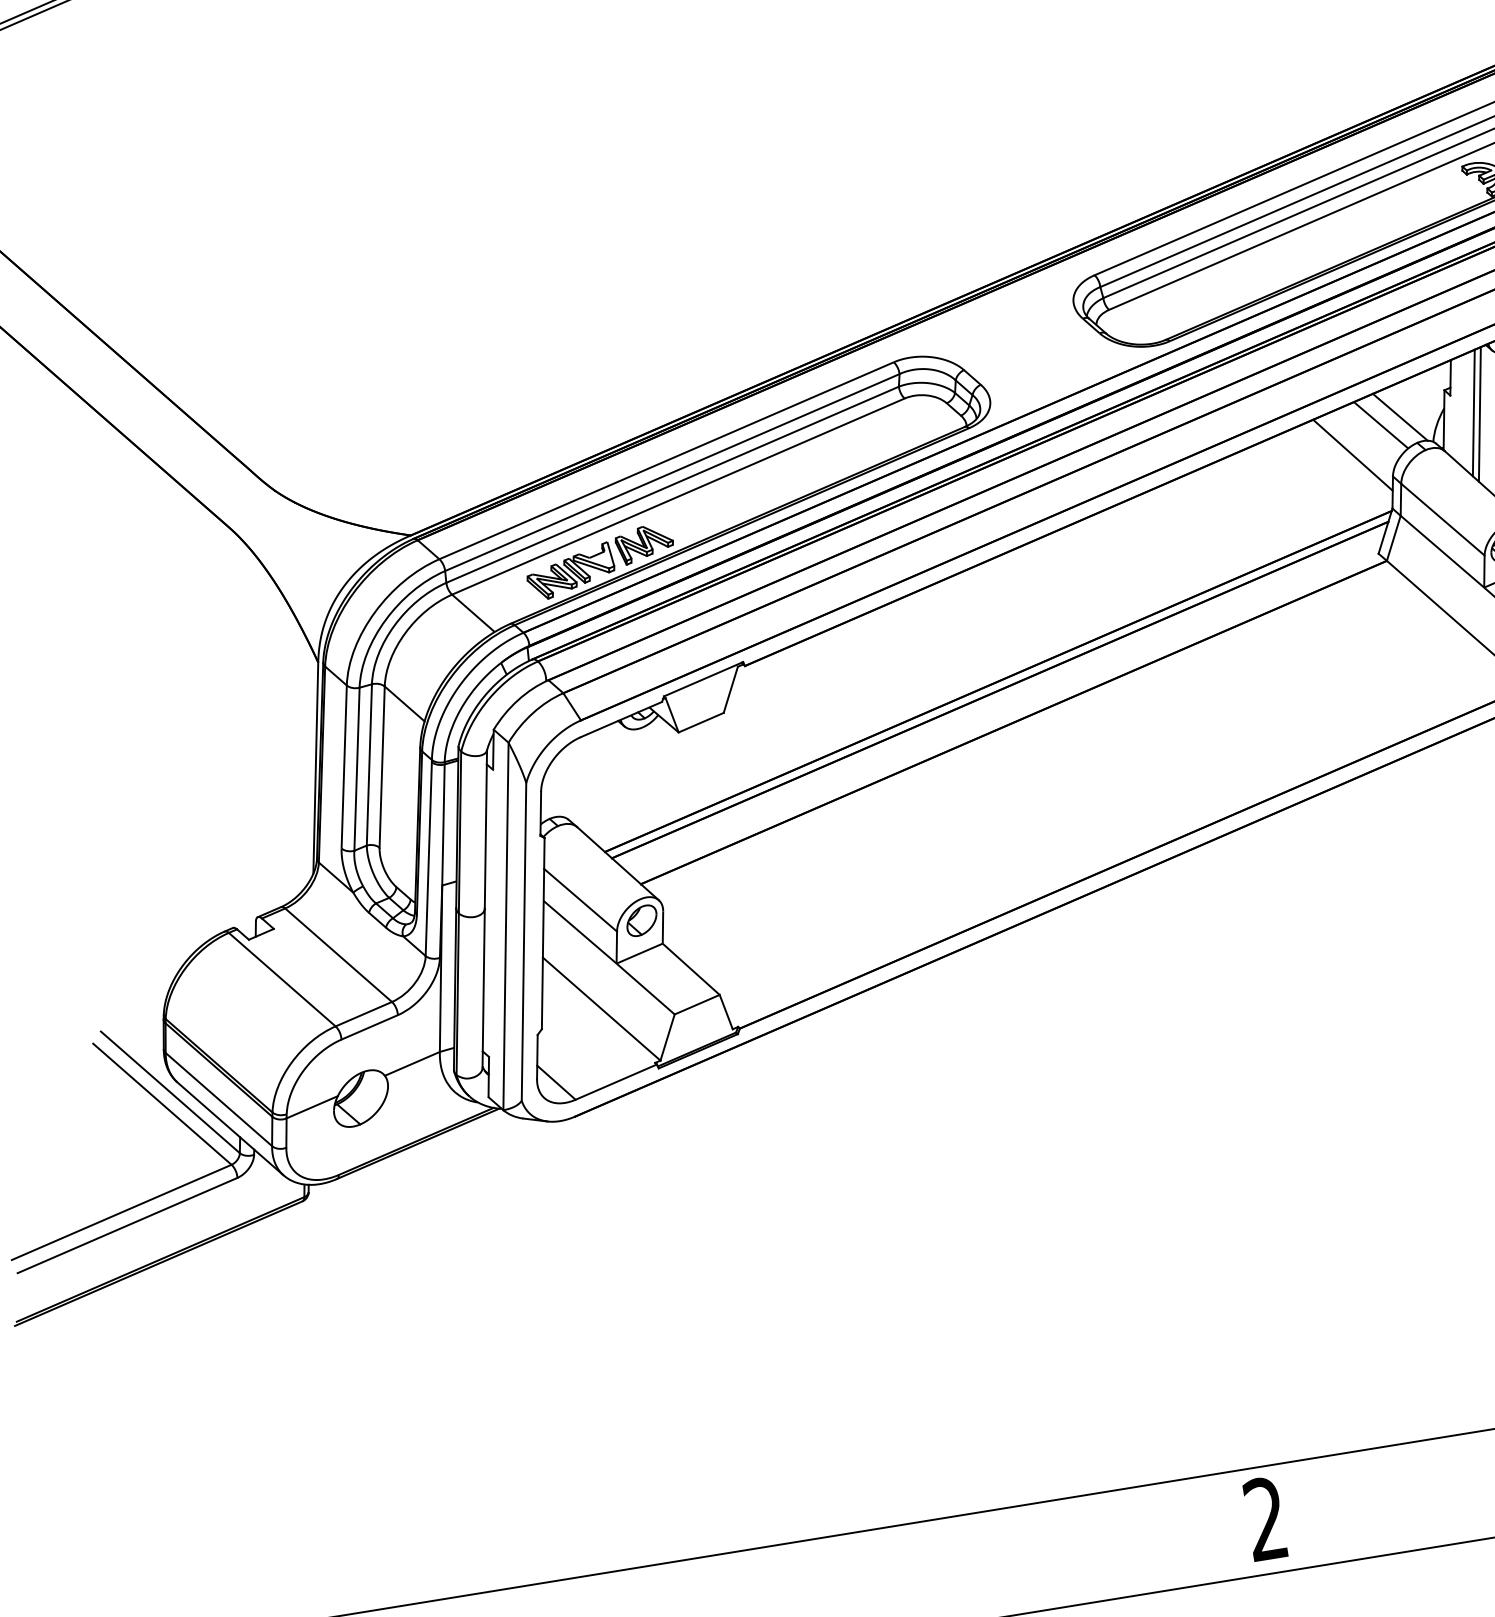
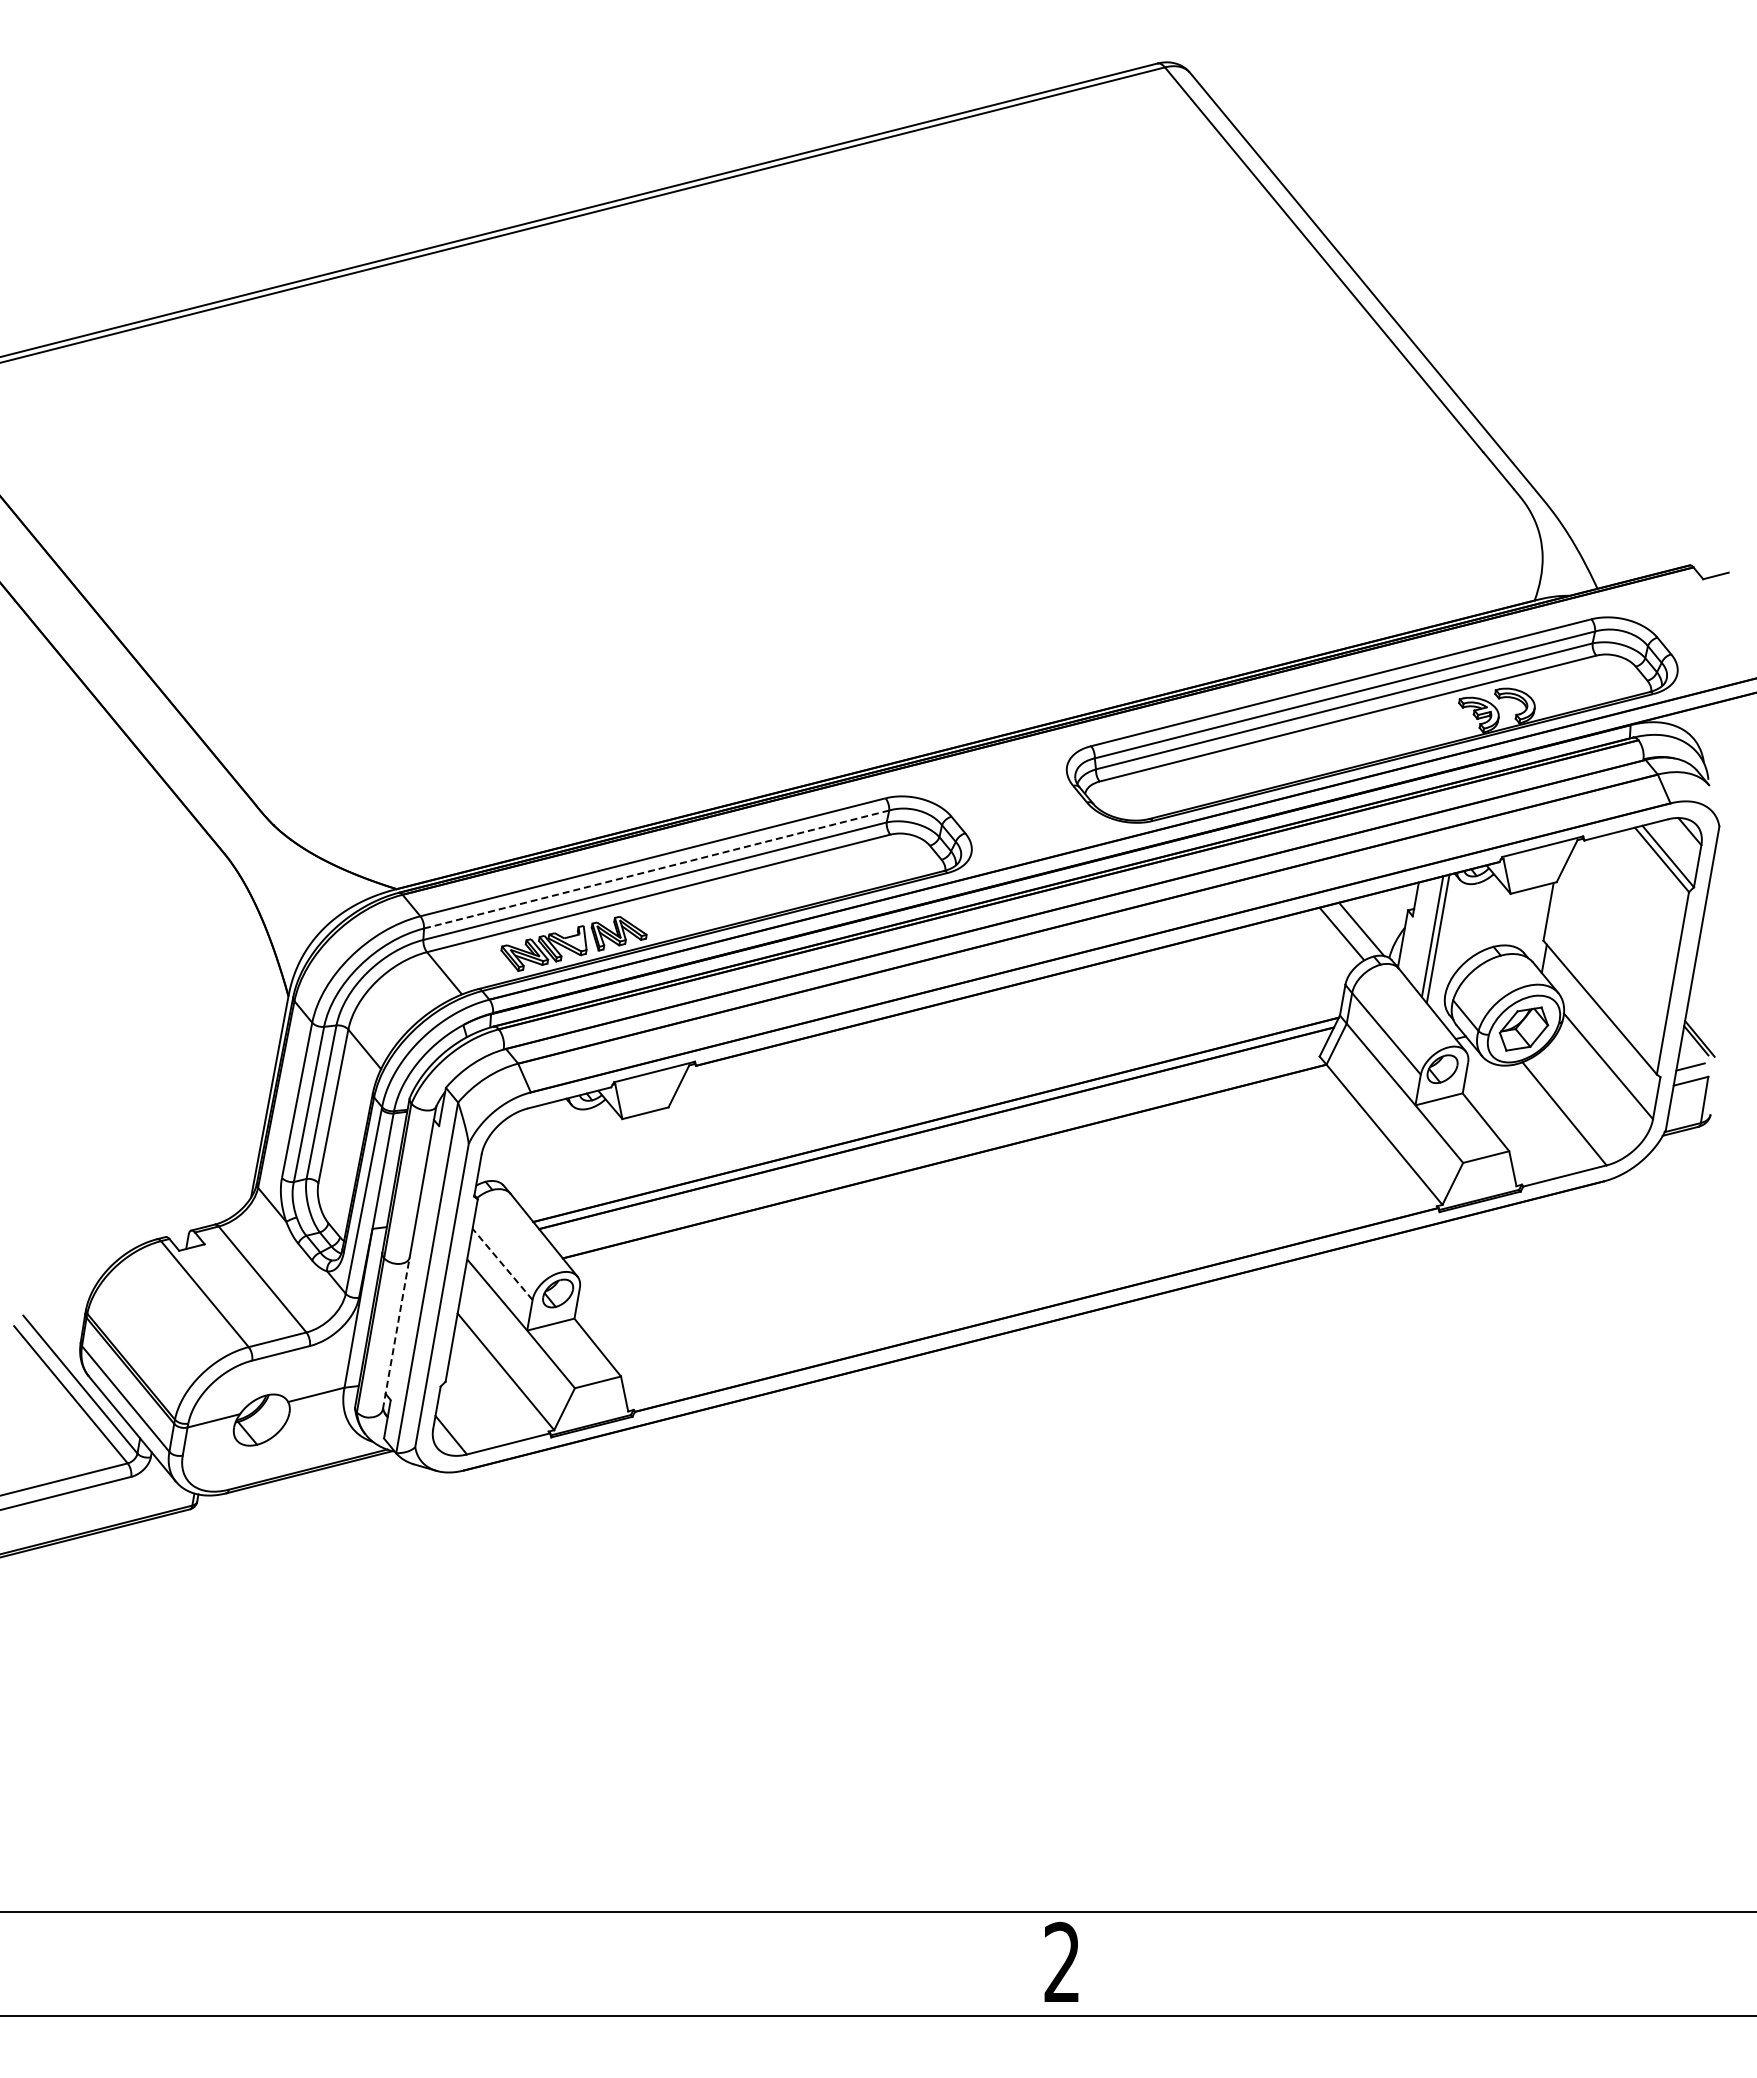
line: (1352, 455) -> (1309, 958), removed
line: (672, 472) -> (656, 869), solid -> dashed
line: (580, 900) -> (502, 1264), solid -> dashed
line: (483, 988) -> (396, 1333), solid -> dashed

